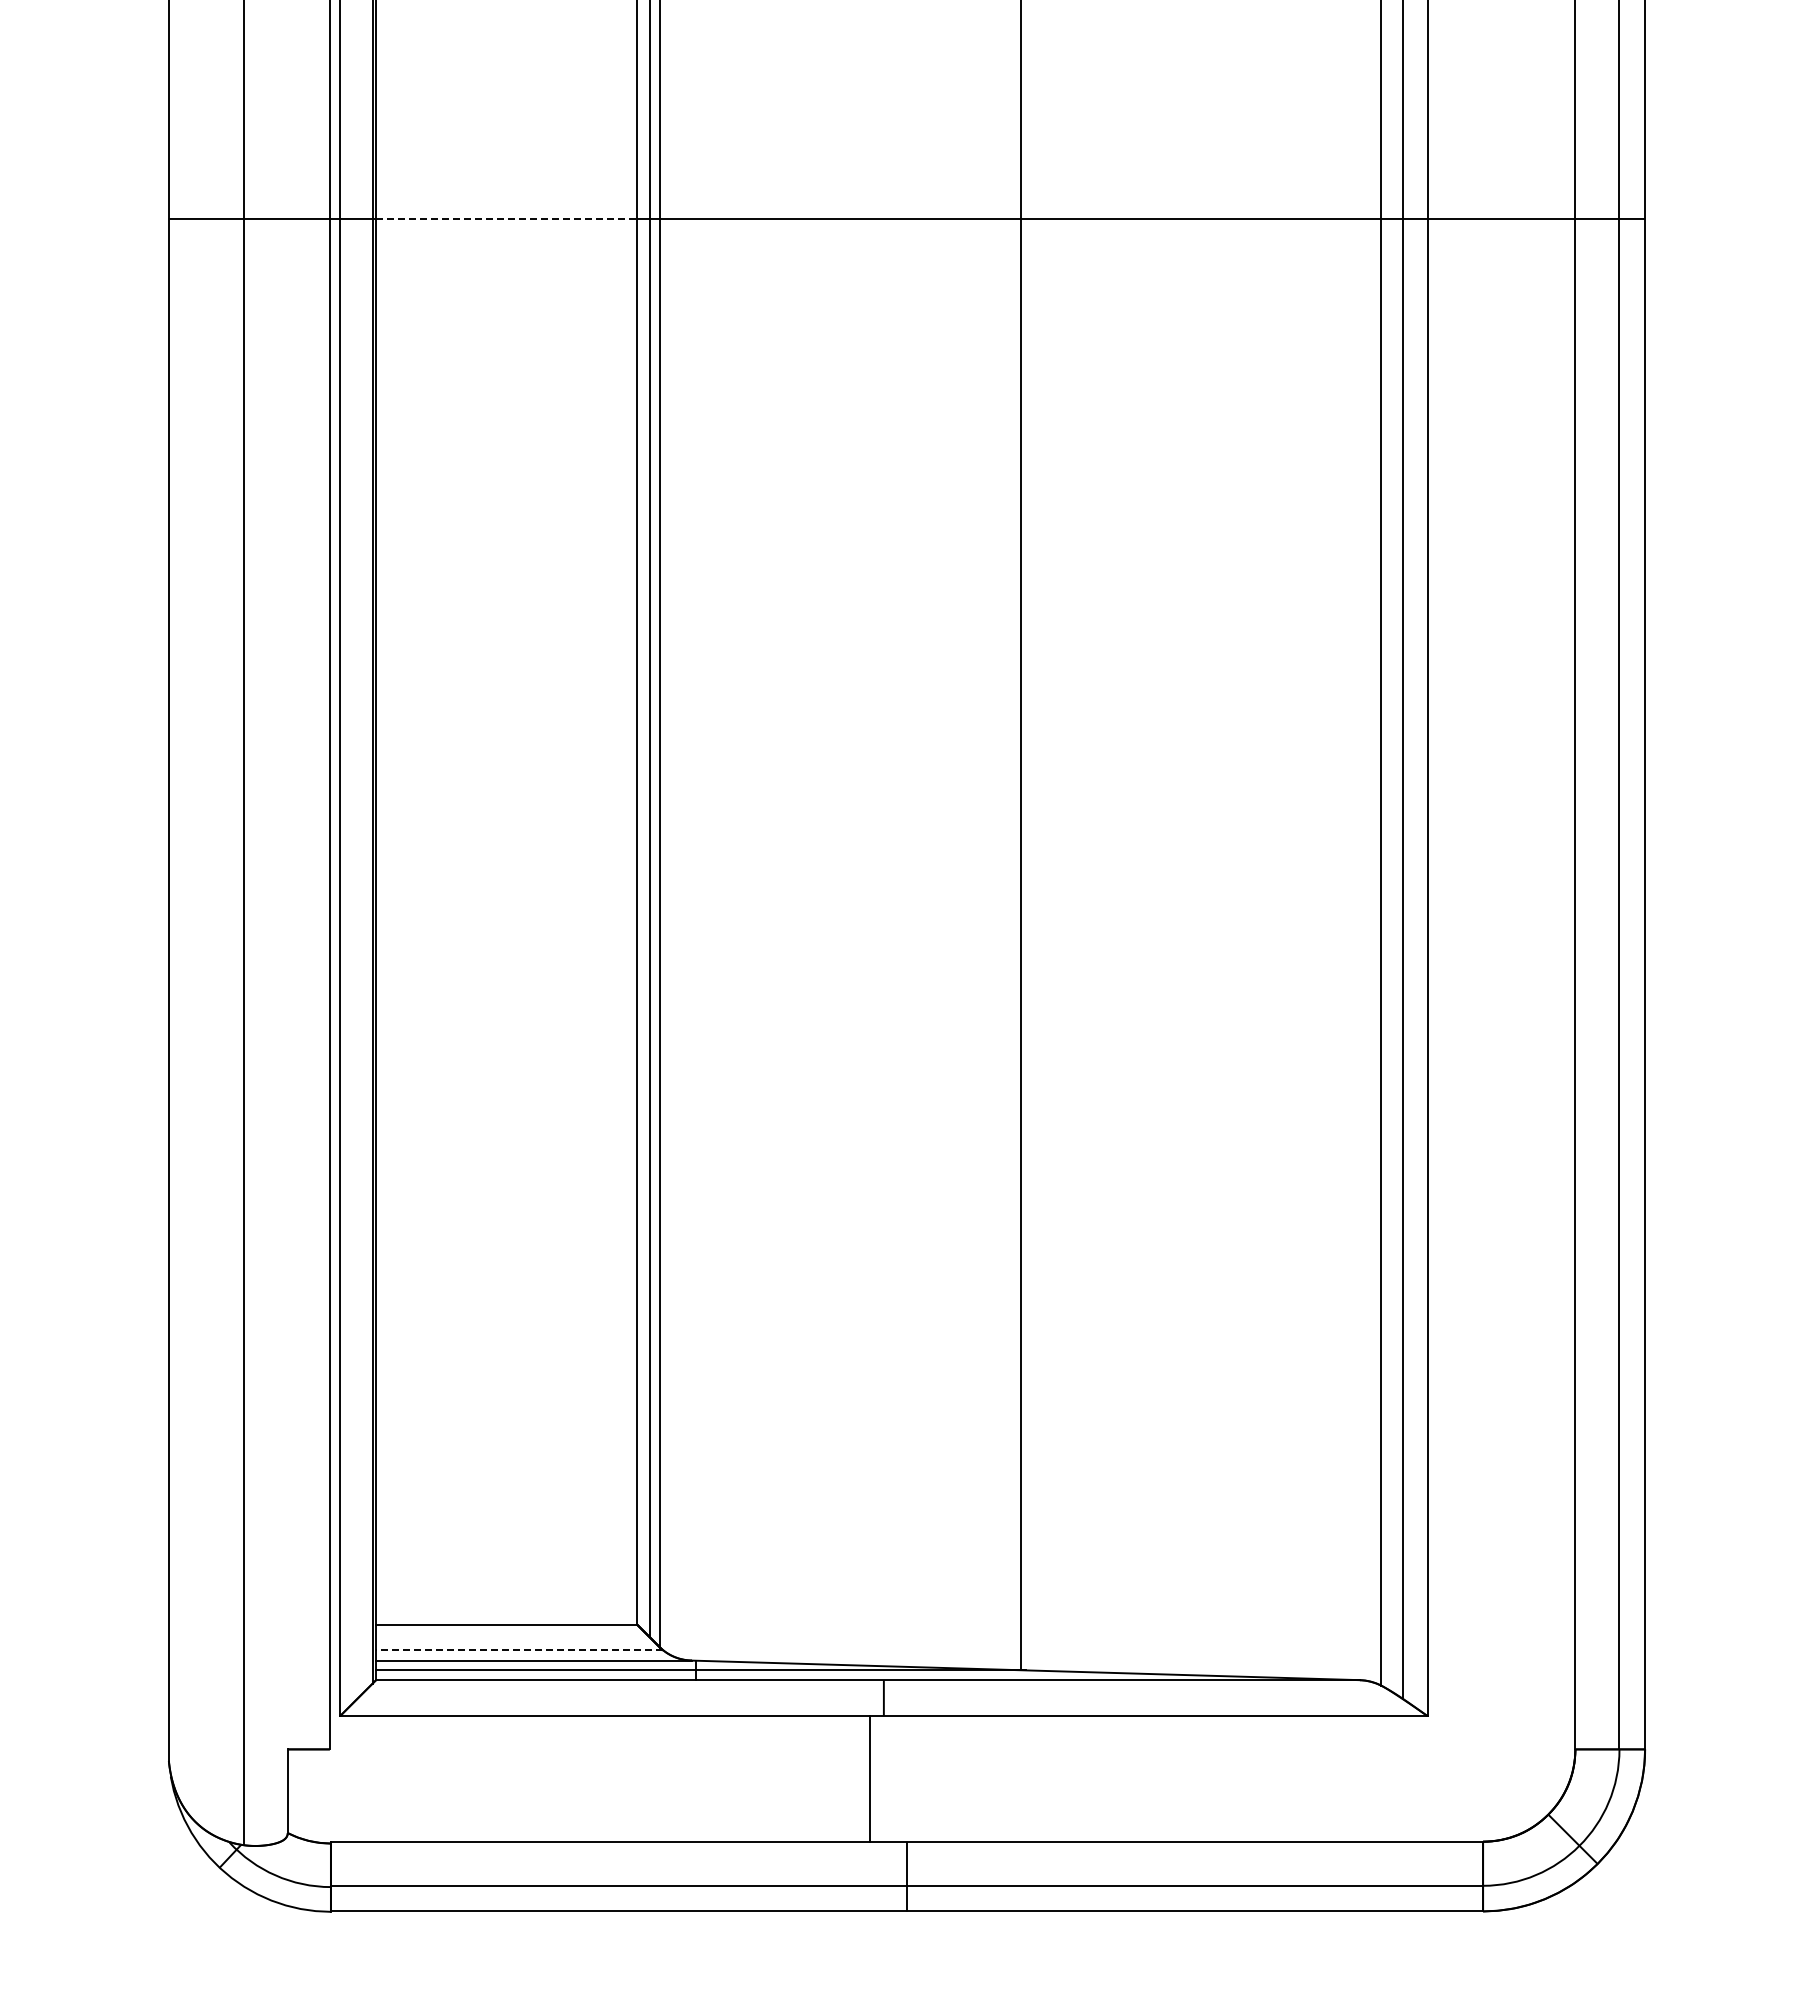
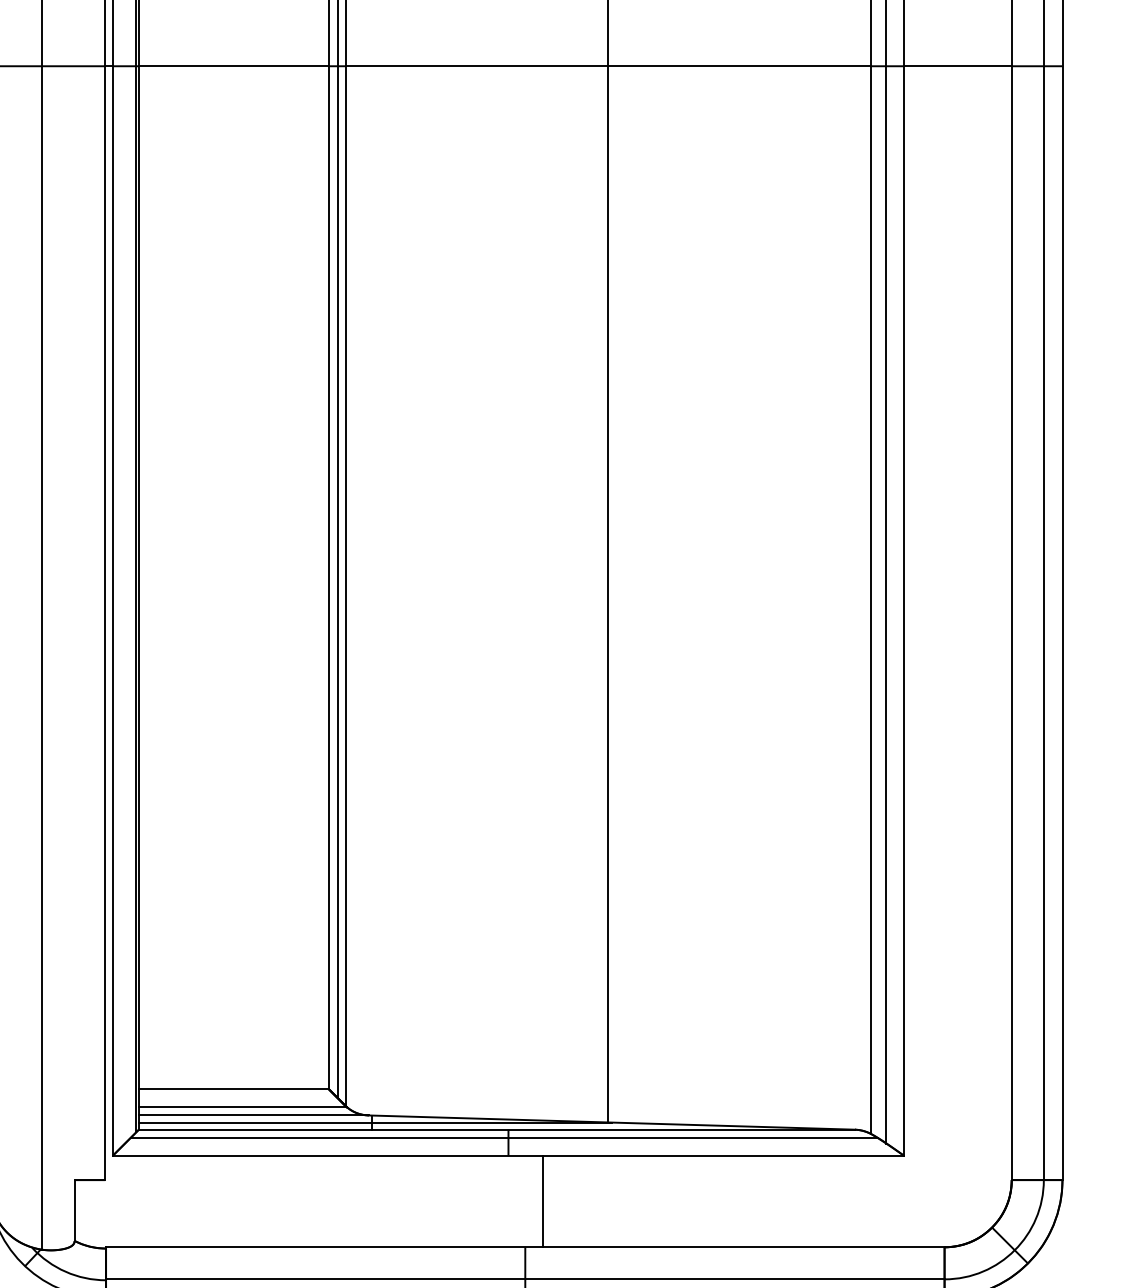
line: (506, 218) -> (233, 65), dashed -> solid
line: (518, 1649) -> (242, 1107), dashed -> solid
line: (878, 1691) -> (504, 1137), added
line: (869, 1778) -> (543, 1201), moved

